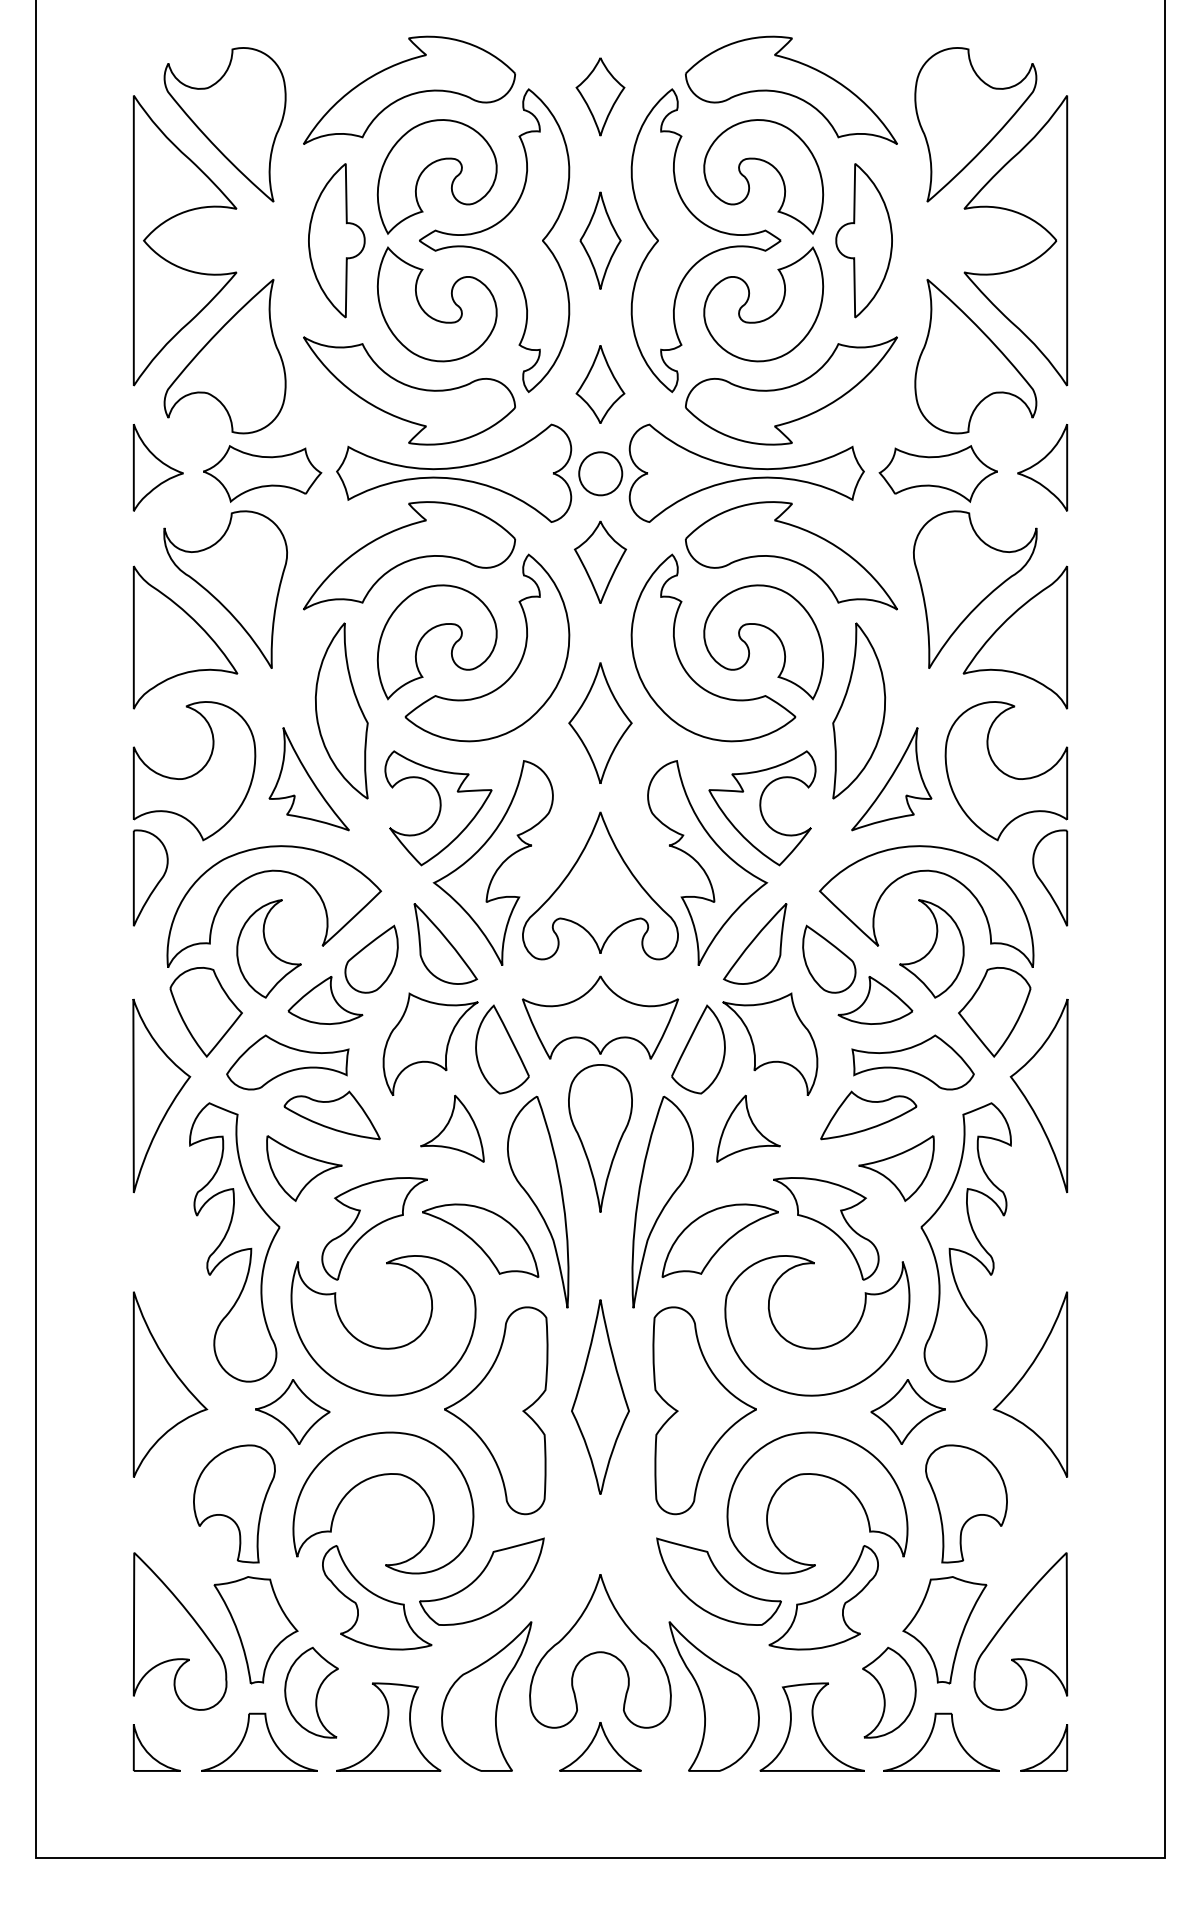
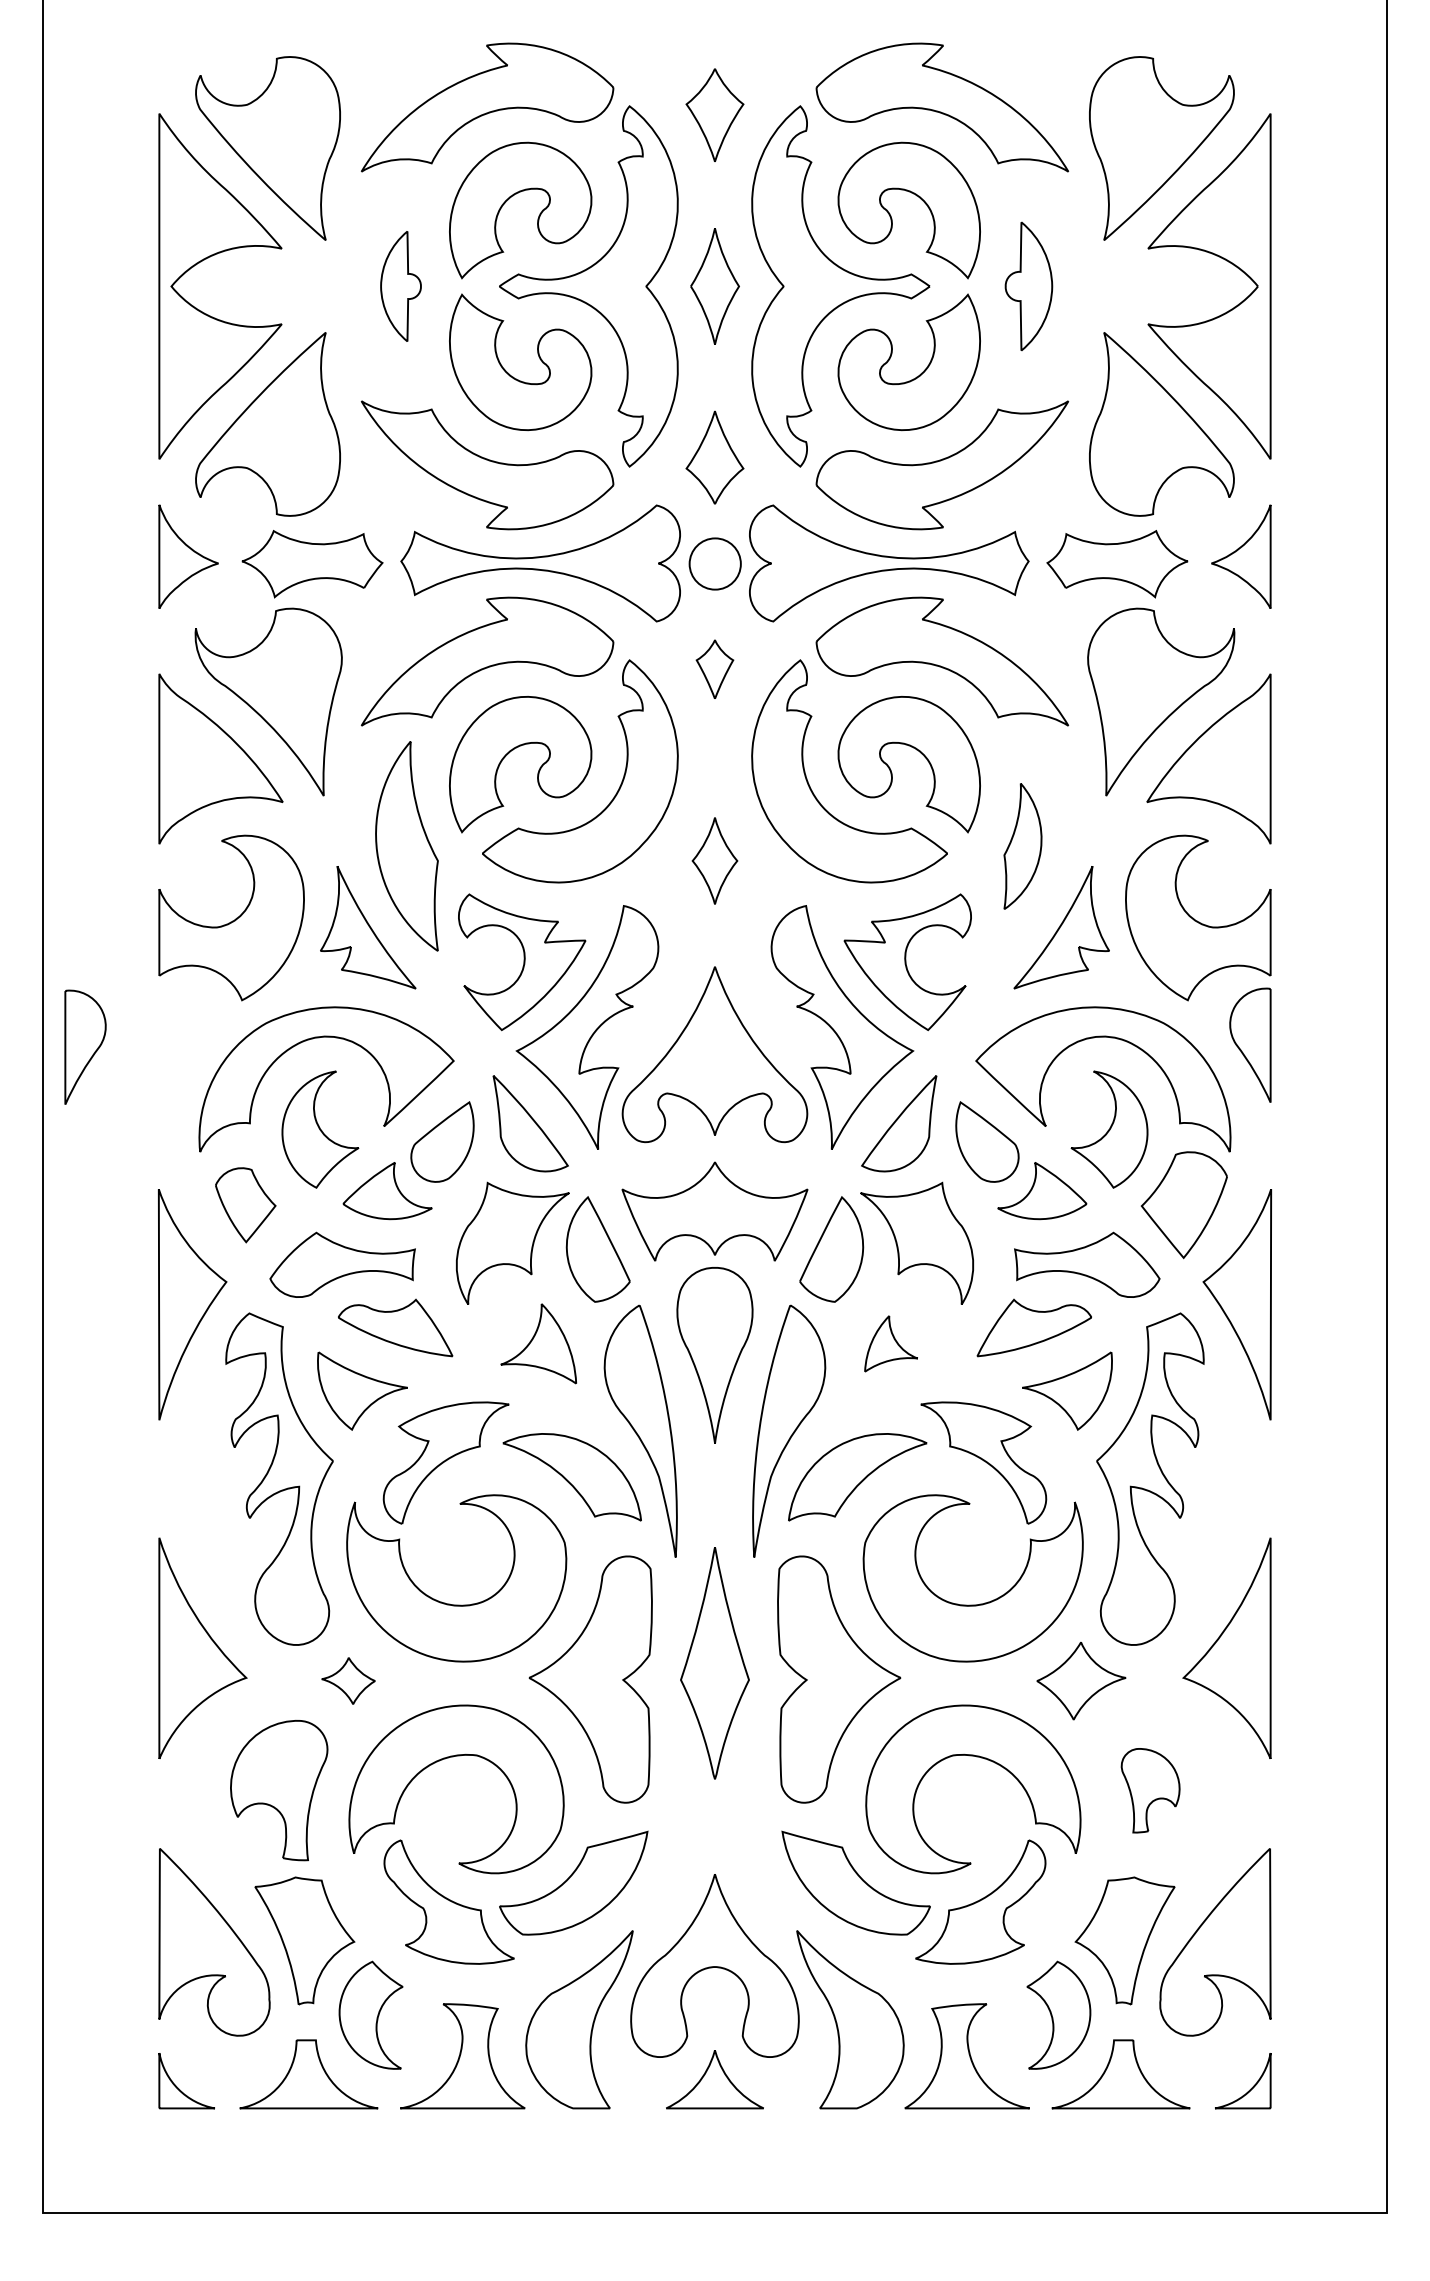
part: (336, 240) -> (400, 286), size x0.6
part: (863, 240) -> (1028, 286), size x0.7
part: (600, 562) -> (714, 669), size x0.6
part: (858, 711) -> (1022, 846), size x0.6
part: (600, 722) -> (714, 860), size x0.6
part: (150, 877) -> (85, 1046), moved
part: (206, 1012) -> (245, 1205), size x0.7
part: (748, 1128) -> (891, 1343), size x0.7
part: (292, 1411) -> (348, 1680), size x0.6
part: (966, 1503) -> (1150, 1790), size x0.6

